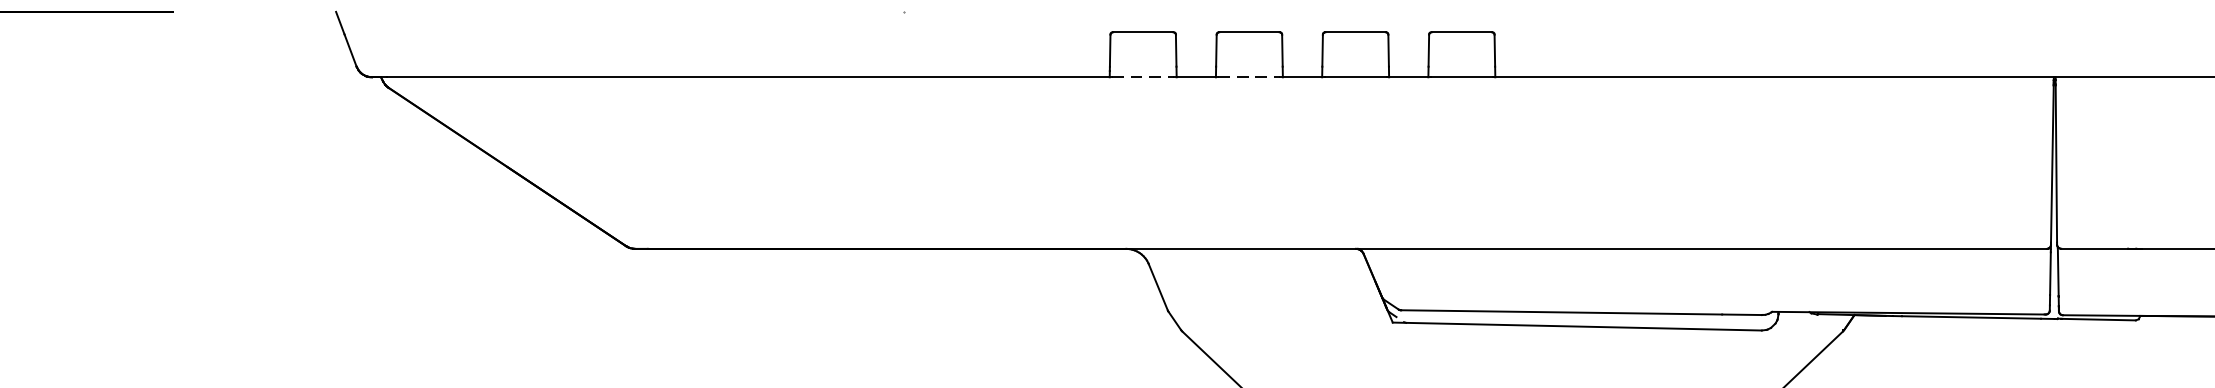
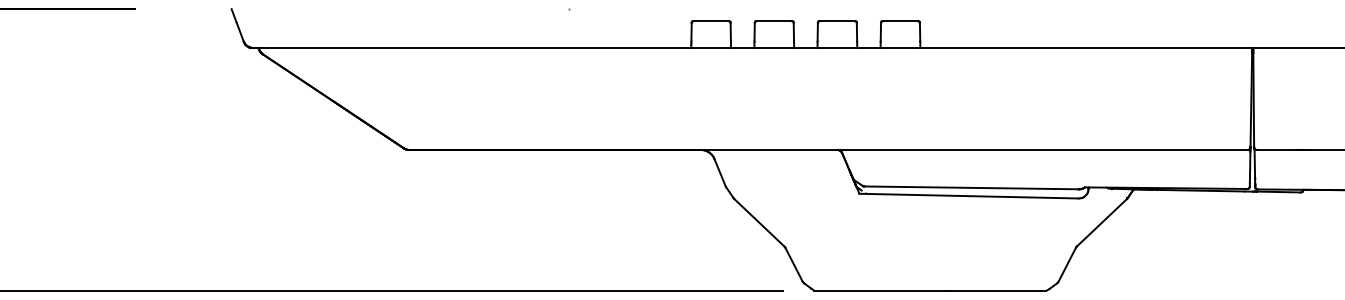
line: (1143, 78) -> (711, 48), dashed -> solid
line: (1249, 78) -> (774, 48), dashed -> solid

